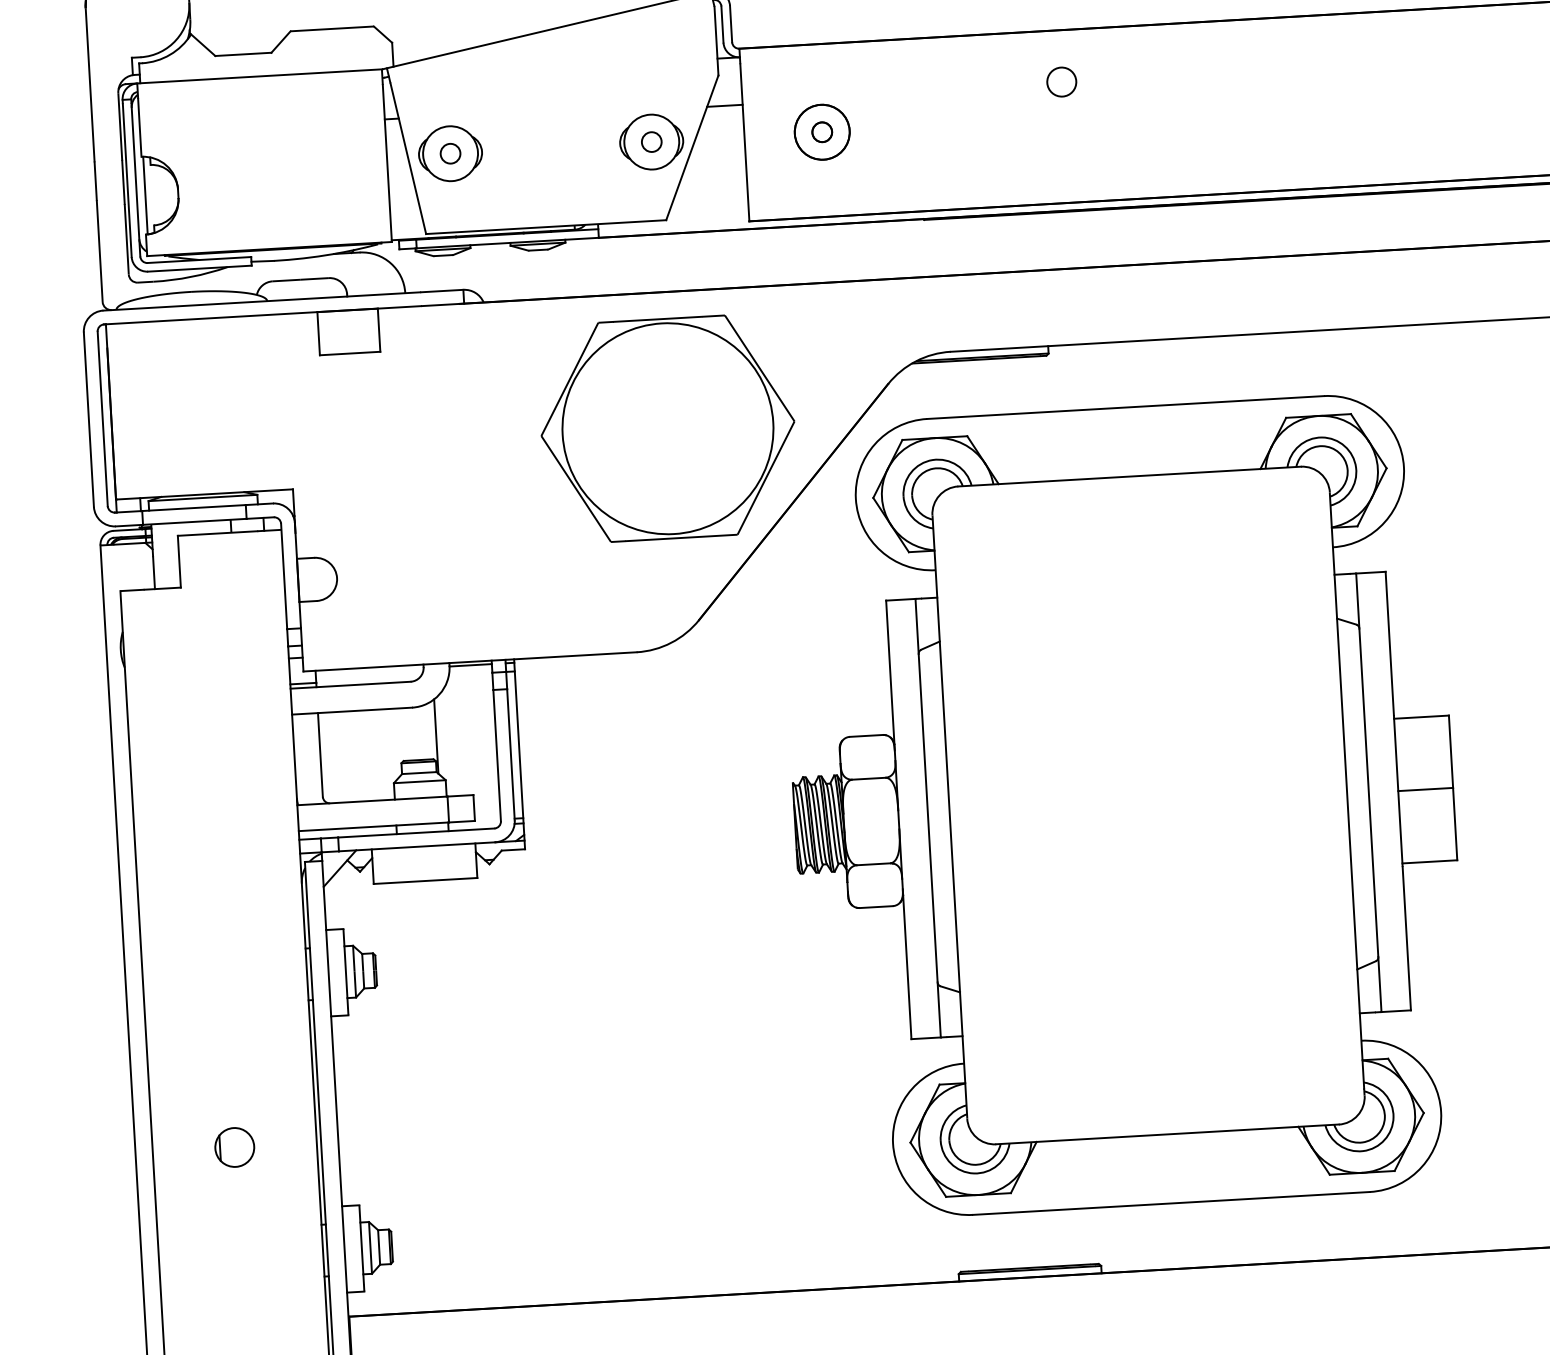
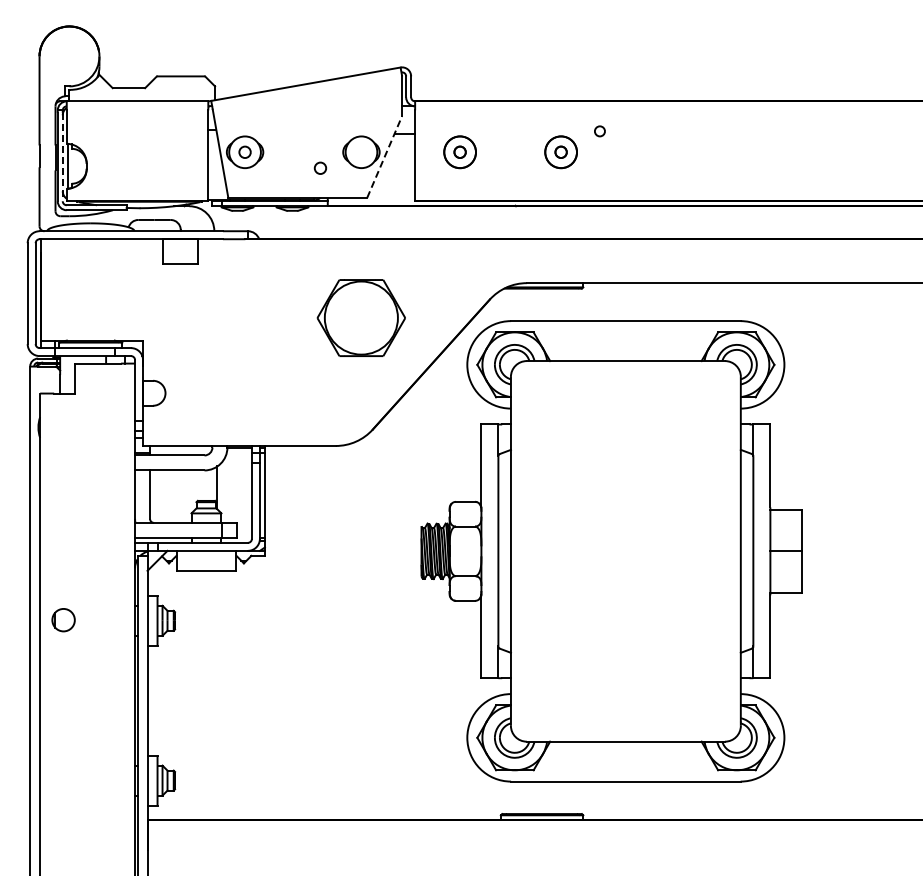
circle: (1061, 82) -> (599, 131), size x0.6
part: (995, 122) -> (560, 152), added
circle: (651, 140) -> (320, 167), moved
line: (691, 147) -> (384, 156), solid -> dashed
line: (135, 180) -> (62, 157), solid -> dashed
part: (668, 427) -> (361, 317), size x0.6
part: (234, 1148) -> (63, 620), moved

